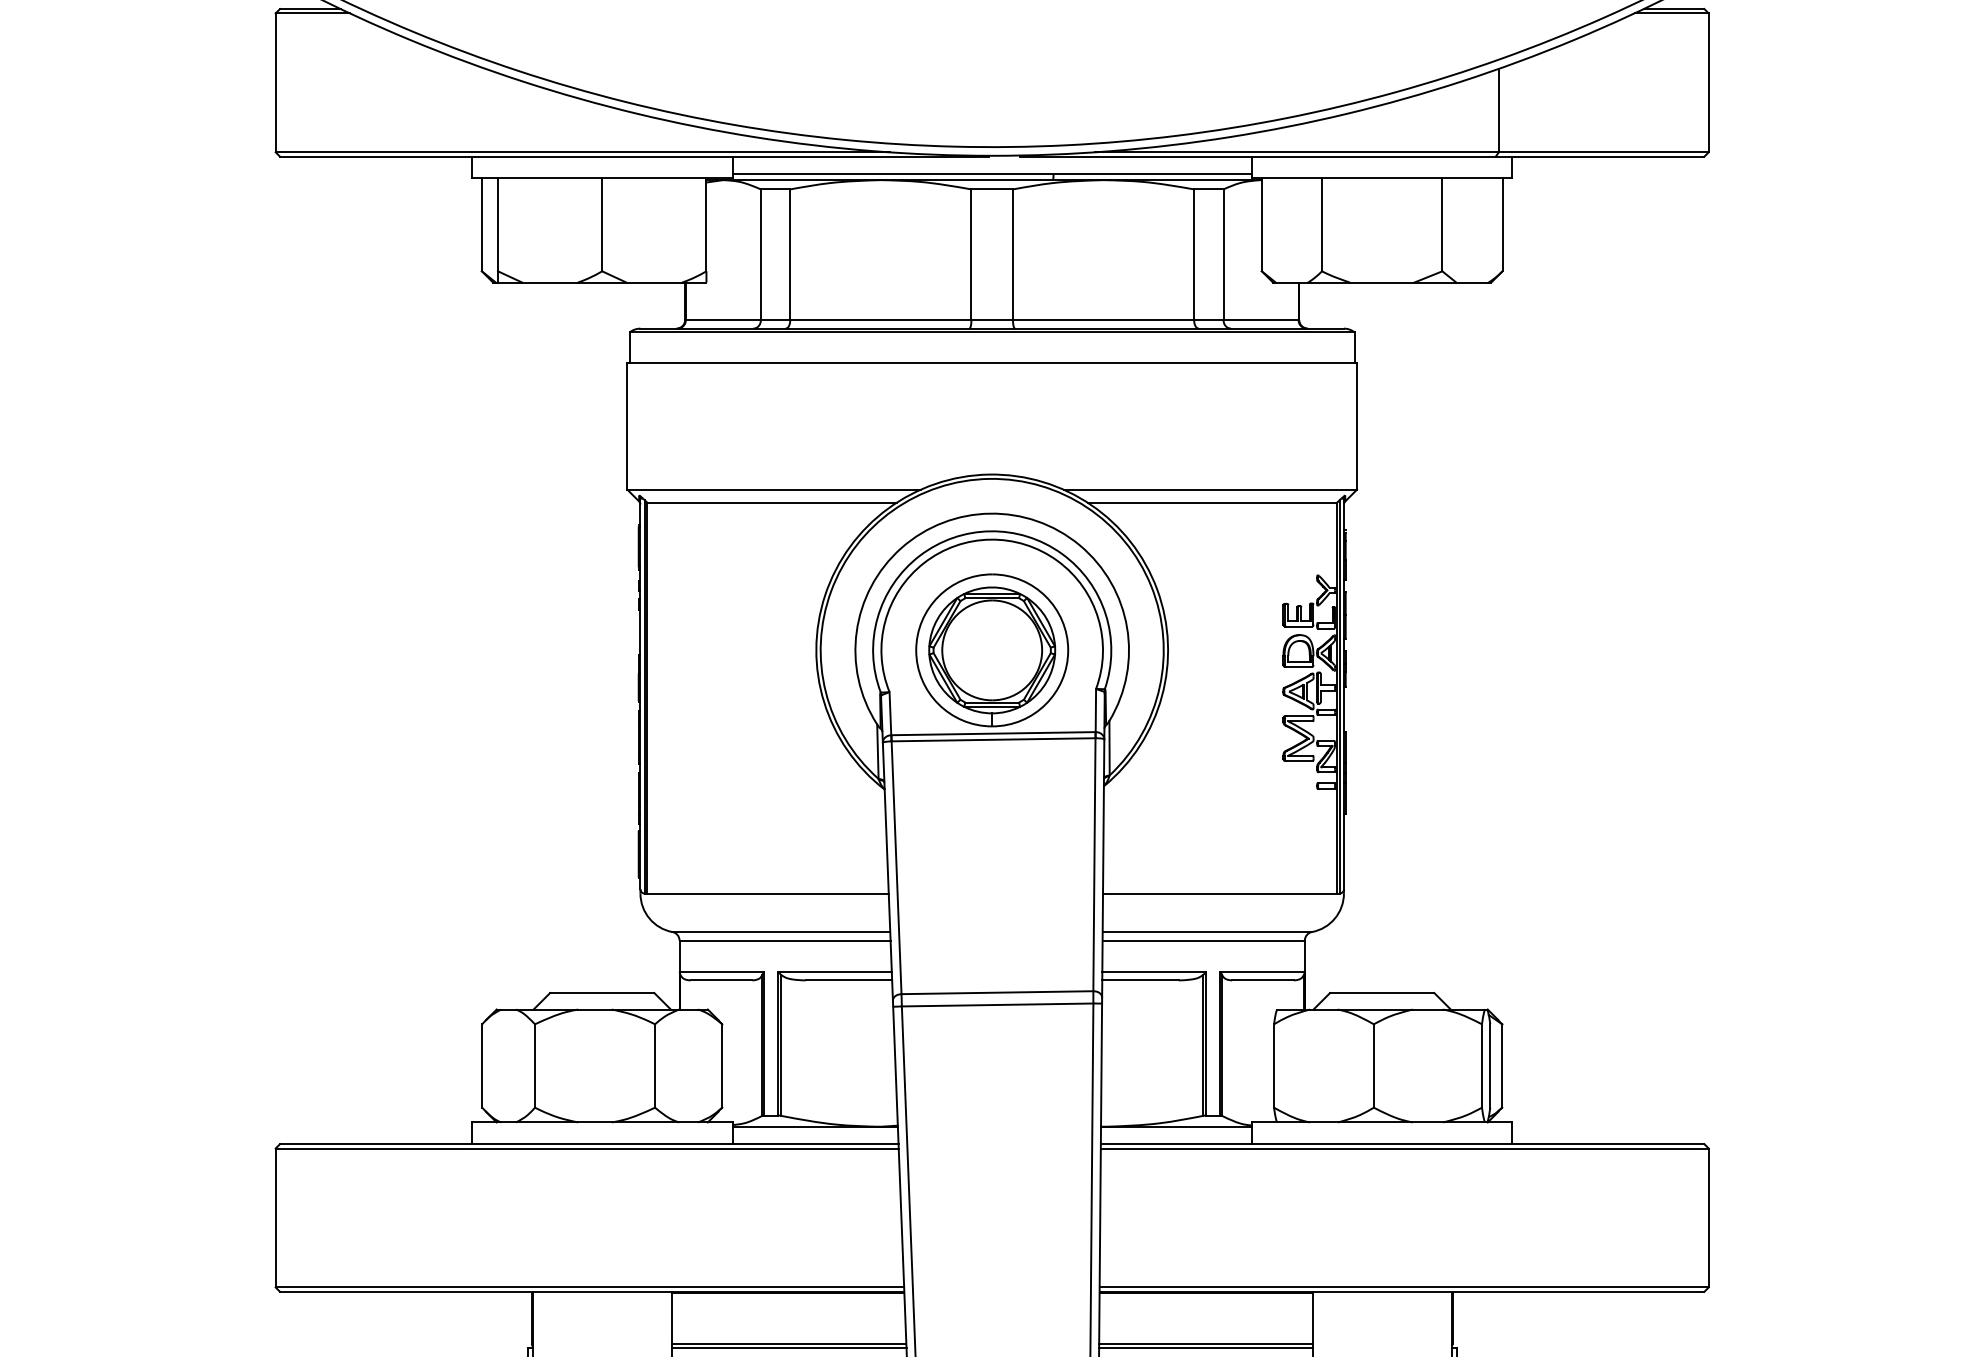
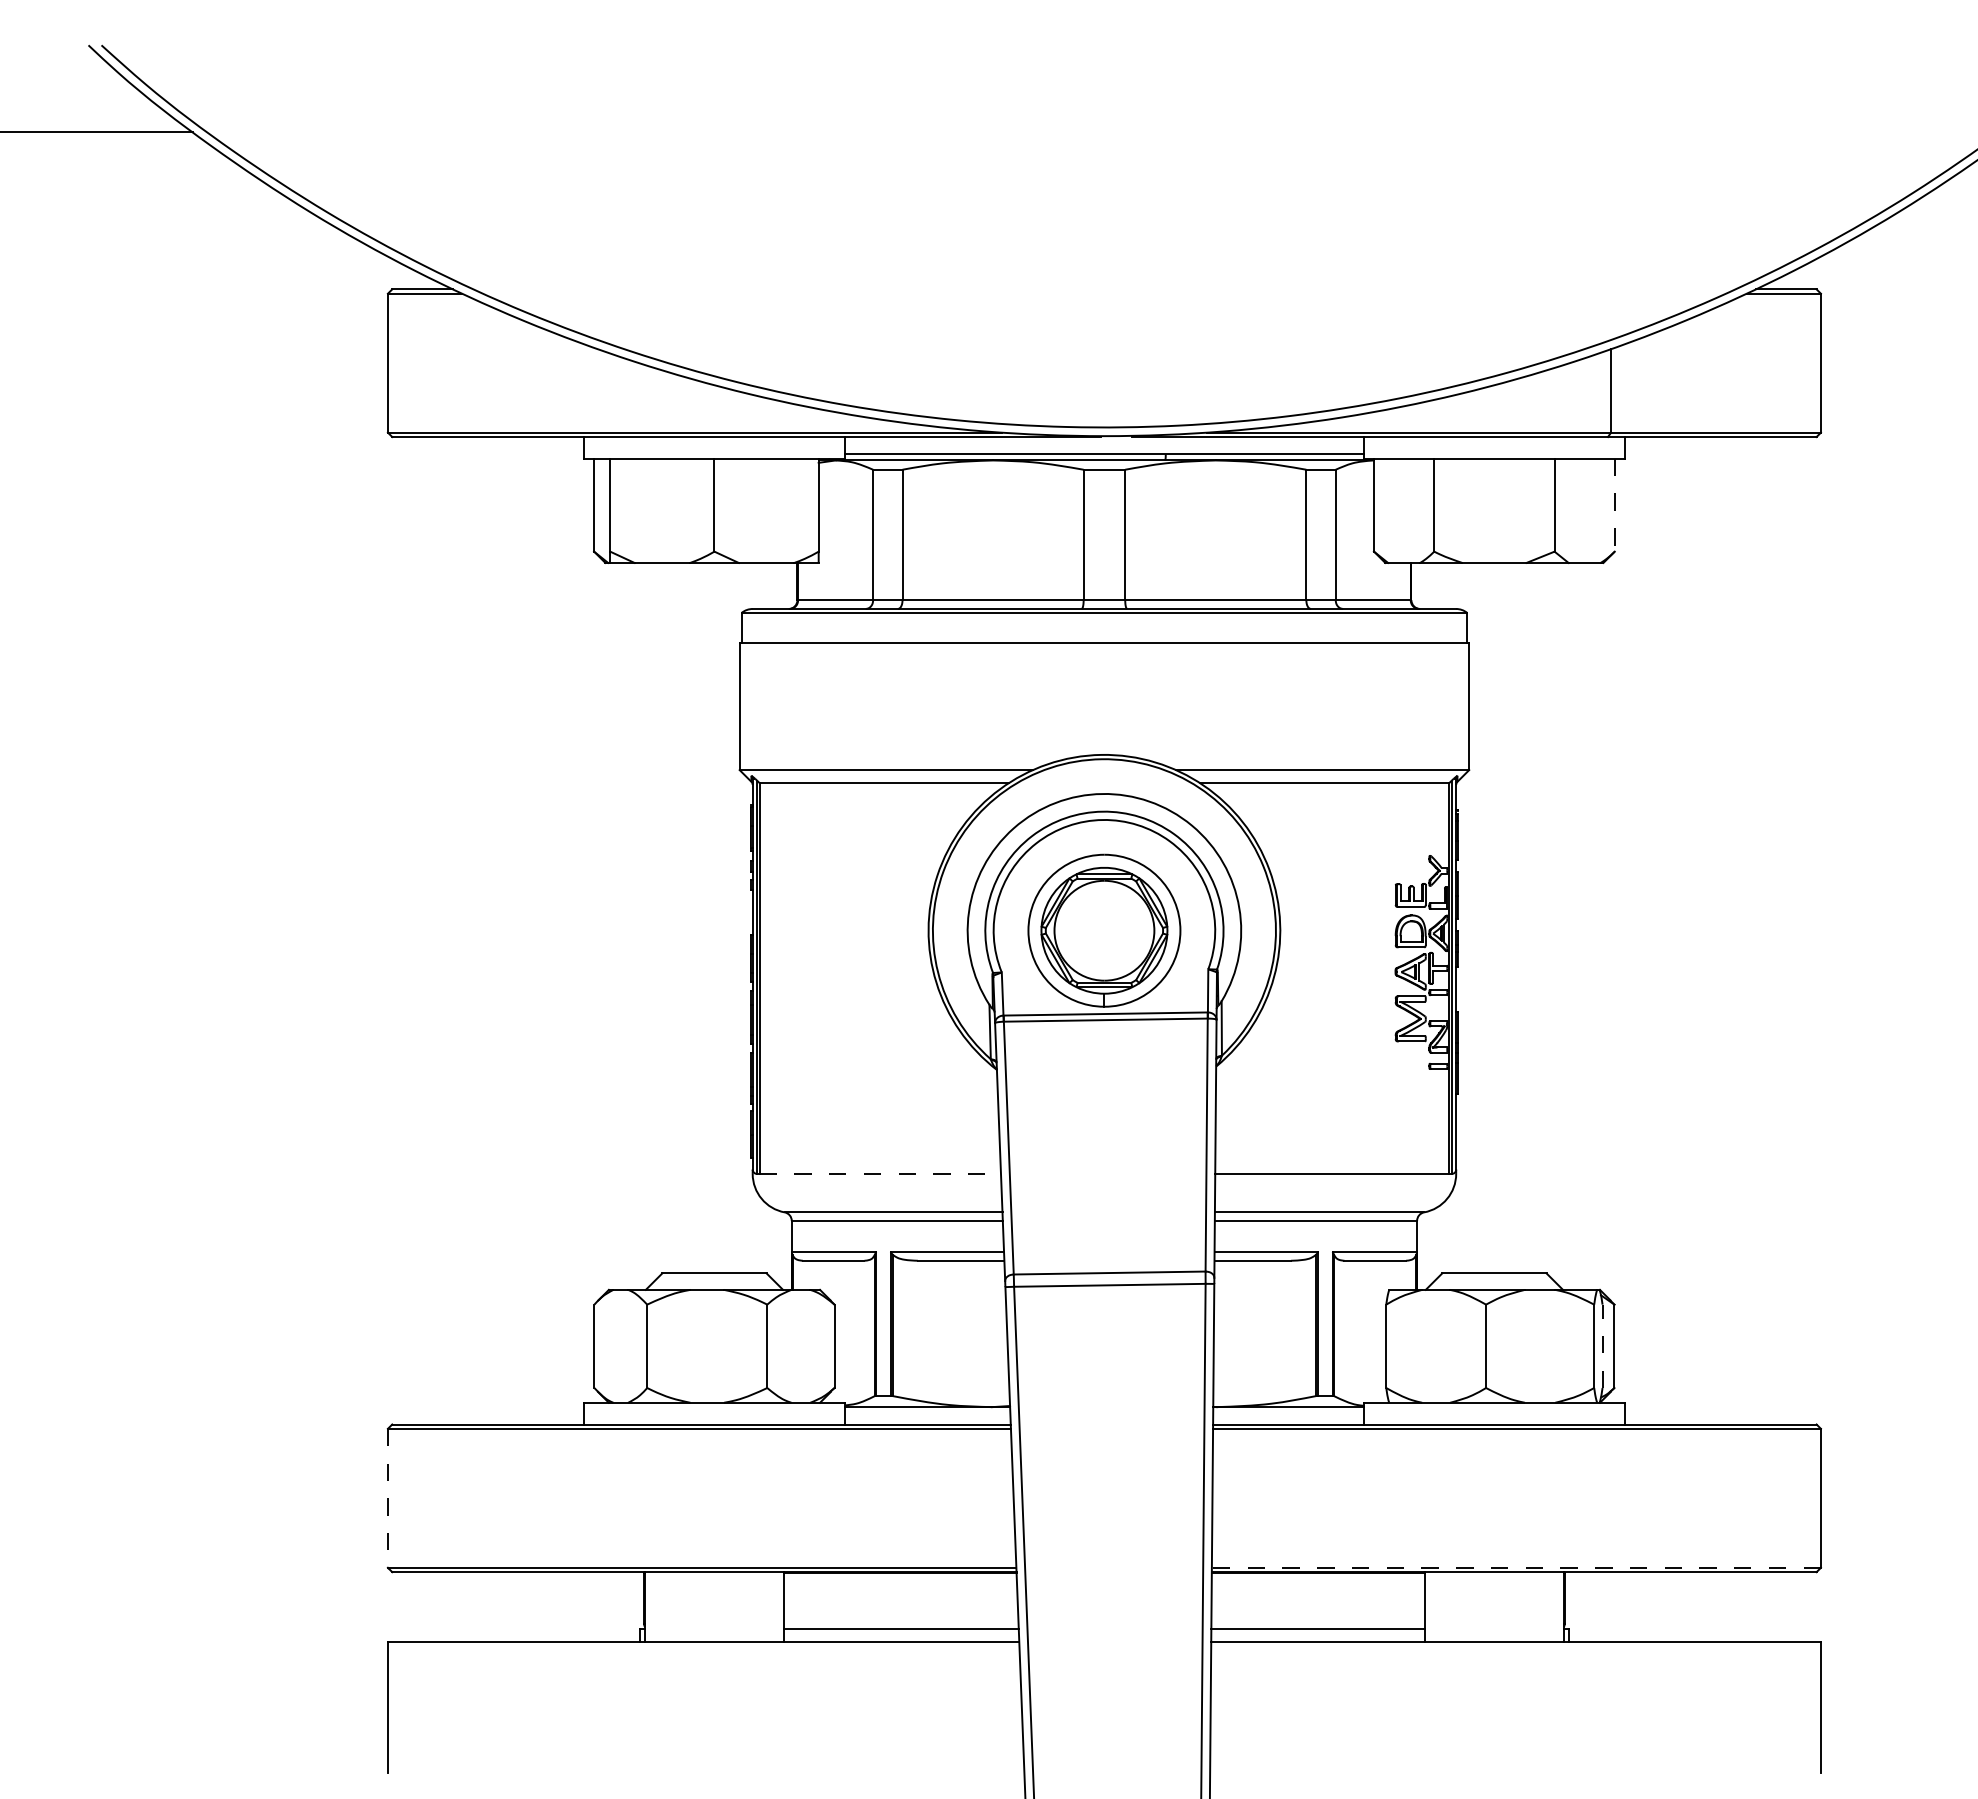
line: (1502, 225) -> (1614, 505), solid -> dashed
line: (768, 893) -> (880, 1173), solid -> dashed
line: (1490, 1066) -> (1602, 1346), solid -> dashed
line: (275, 1218) -> (387, 1498), solid -> dashed
line: (1404, 1287) -> (1516, 1567), solid -> dashed
line: (788, 1344) -> (900, 1624), removed
line: (1205, 1344) -> (1317, 1624), removed

